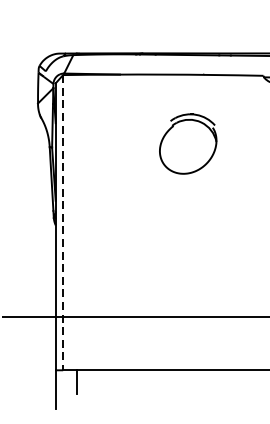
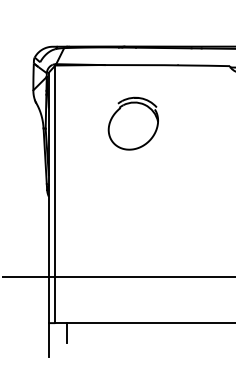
part: (187, 143) -> (132, 123), moved
line: (63, 222) -> (55, 194), dashed -> solid

